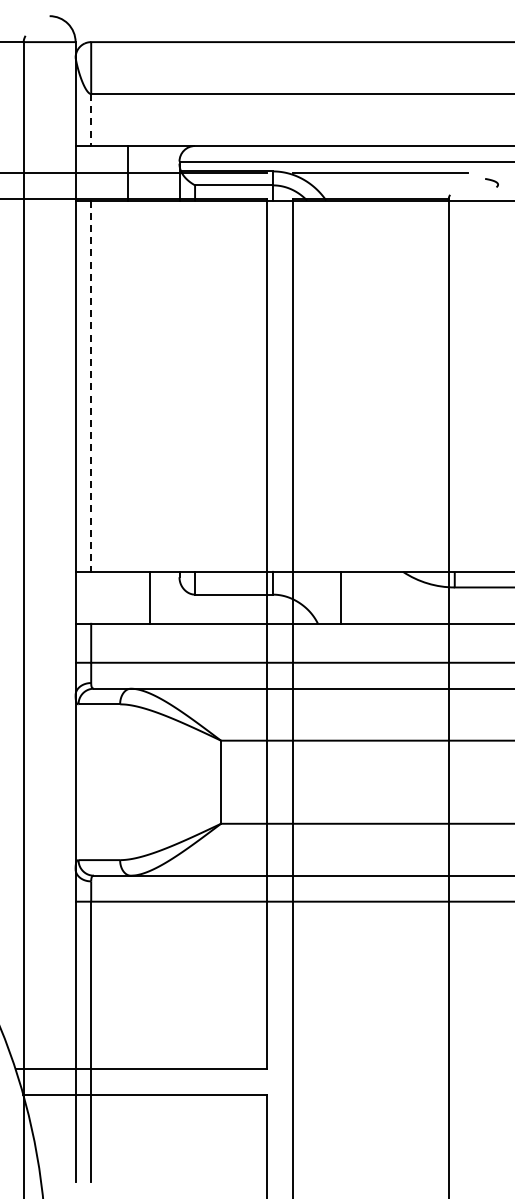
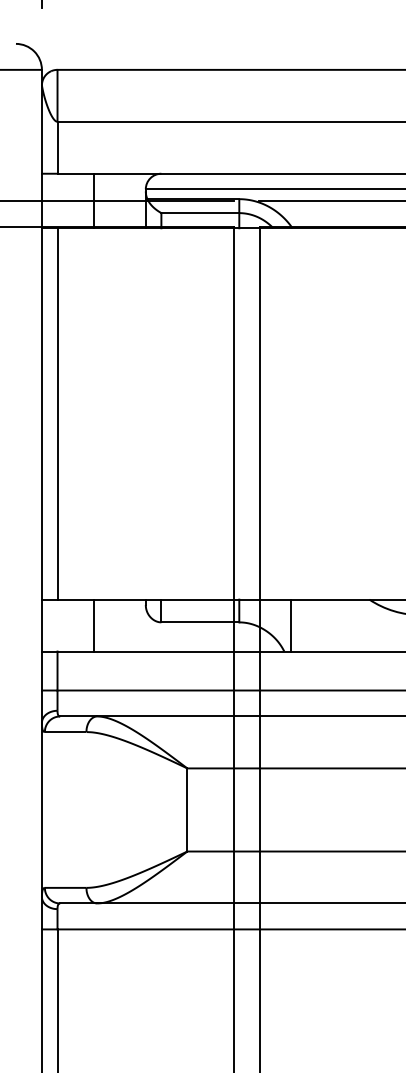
line: (91, 120) -> (57, 148), dashed -> solid
line: (91, 386) -> (57, 414), dashed -> solid
line: (149, 597) -> (93, 625), moved
line: (340, 597) -> (290, 625), moved

